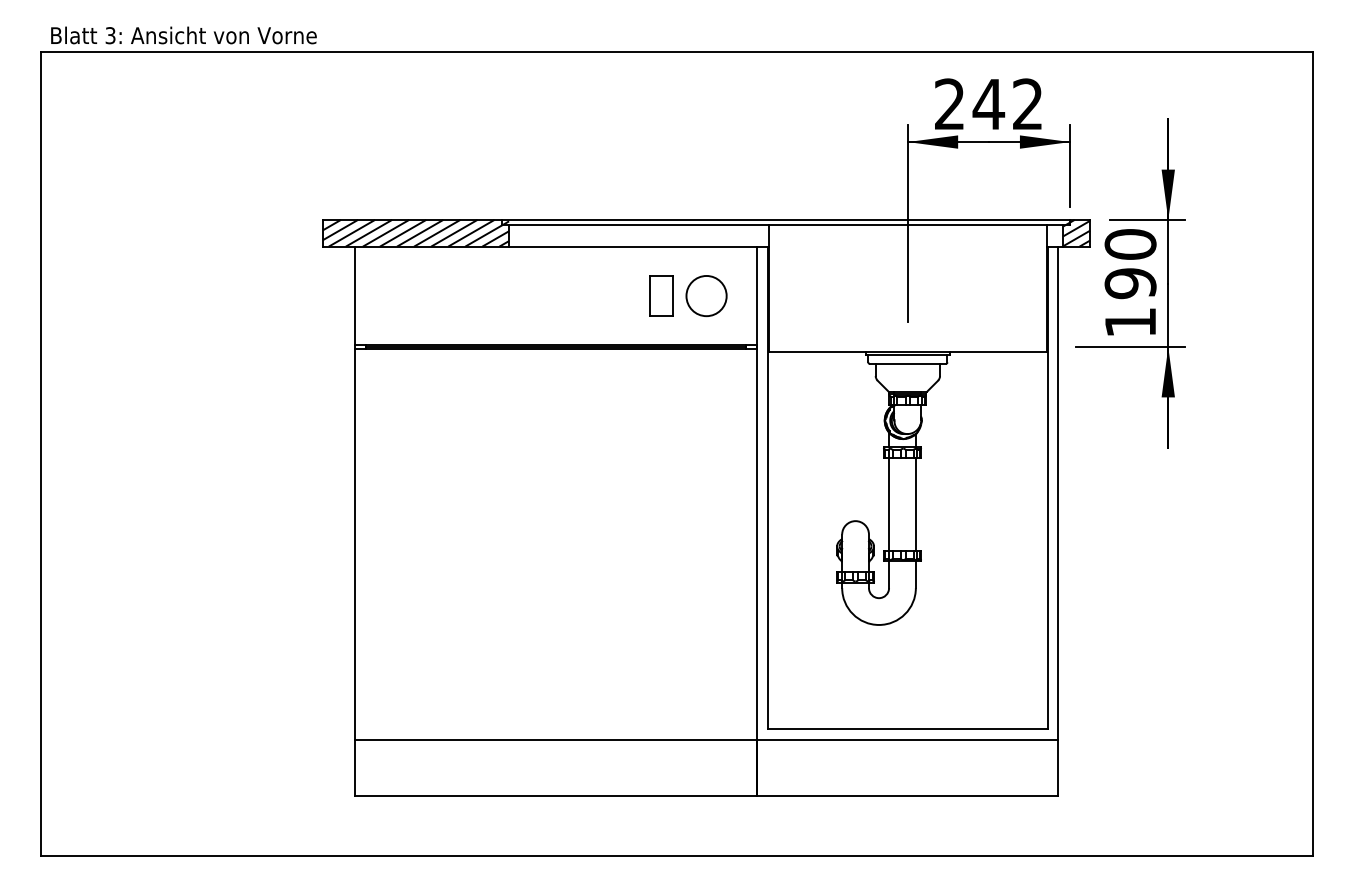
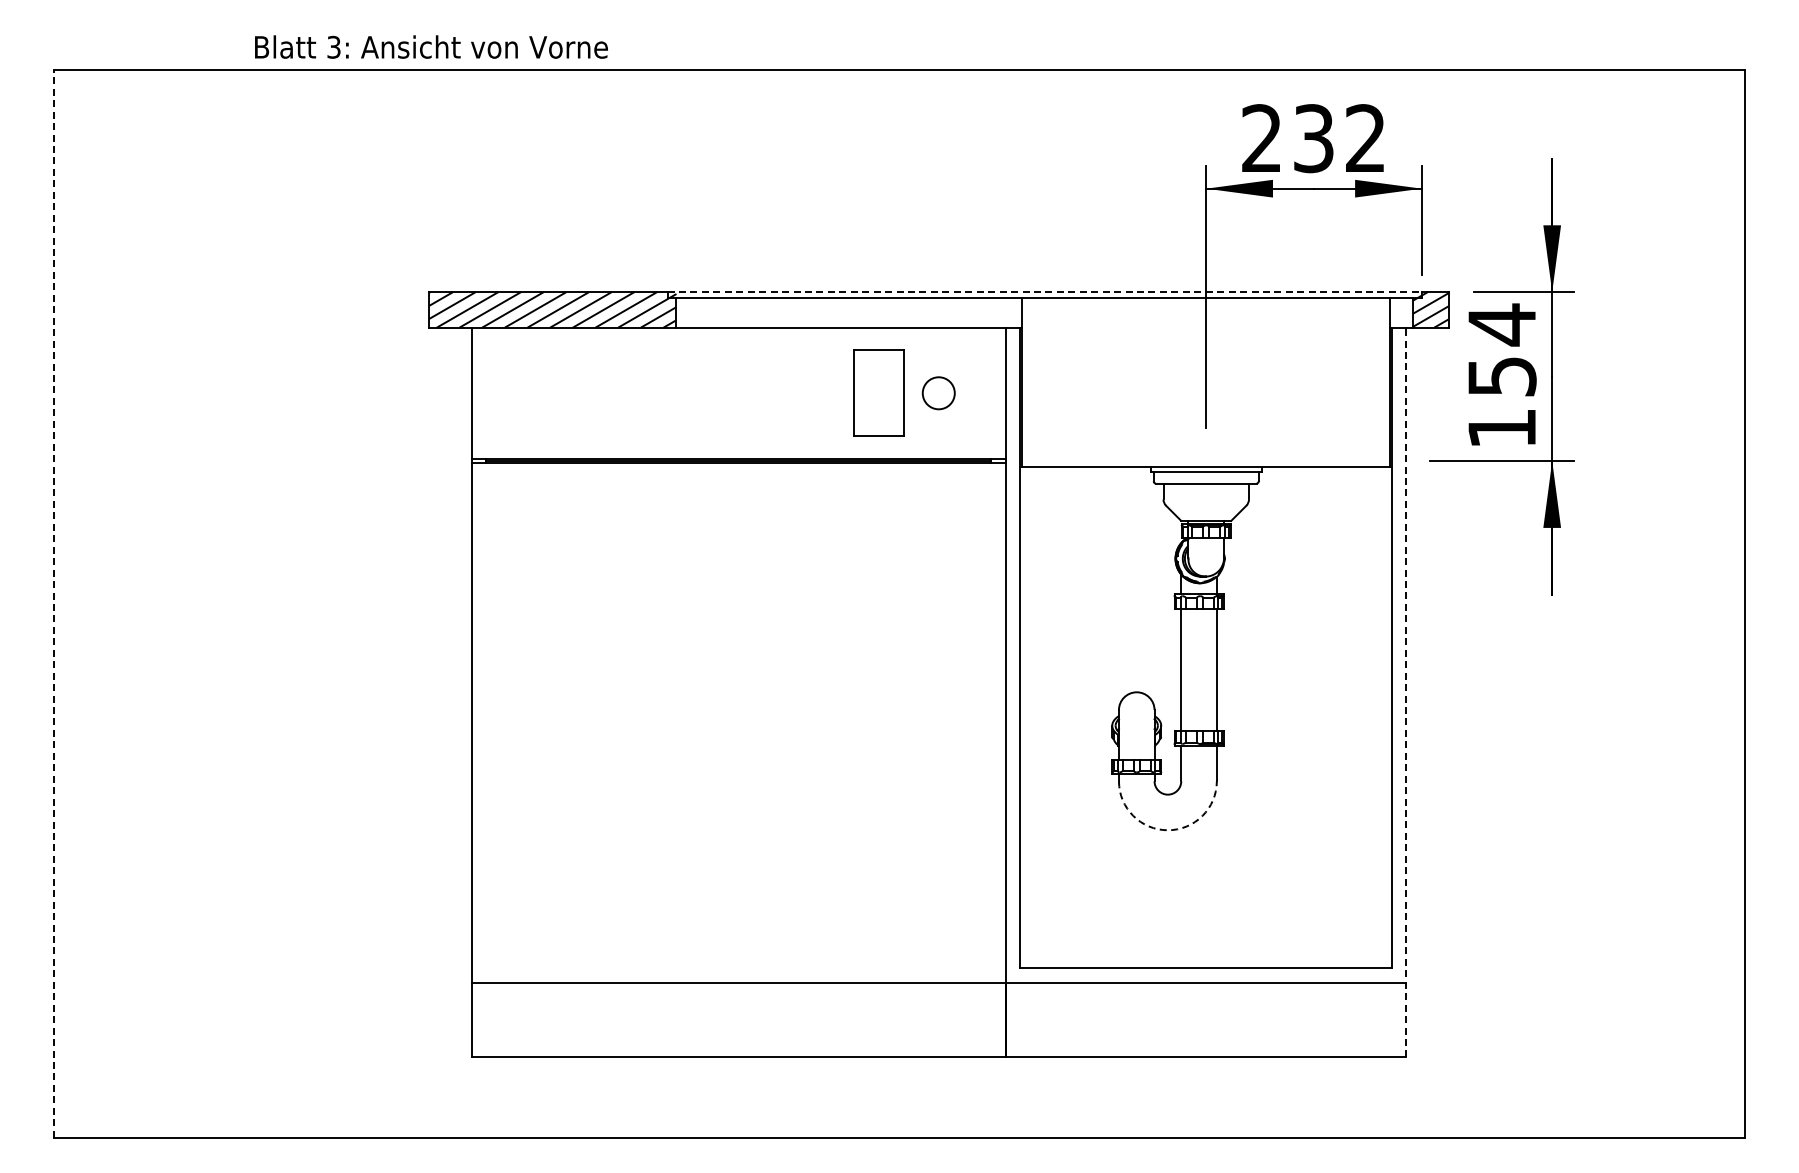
text: (183, 35) -> (431, 46), moved
text: (988, 104) -> (1313, 138), 242 -> 232
line: (786, 220) -> (1045, 292), solid -> dashed
text: (1130, 263) -> (1501, 350), 190 -> 154
part: (661, 296) -> (878, 393), size x1.6
circle: (706, 296) -> (938, 393), size x0.6
line: (40, 454) -> (53, 603), solid -> dashed
line: (1058, 521) -> (1406, 692), solid -> dashed
arc: (878, 625) -> (1167, 830), solid -> dashed

